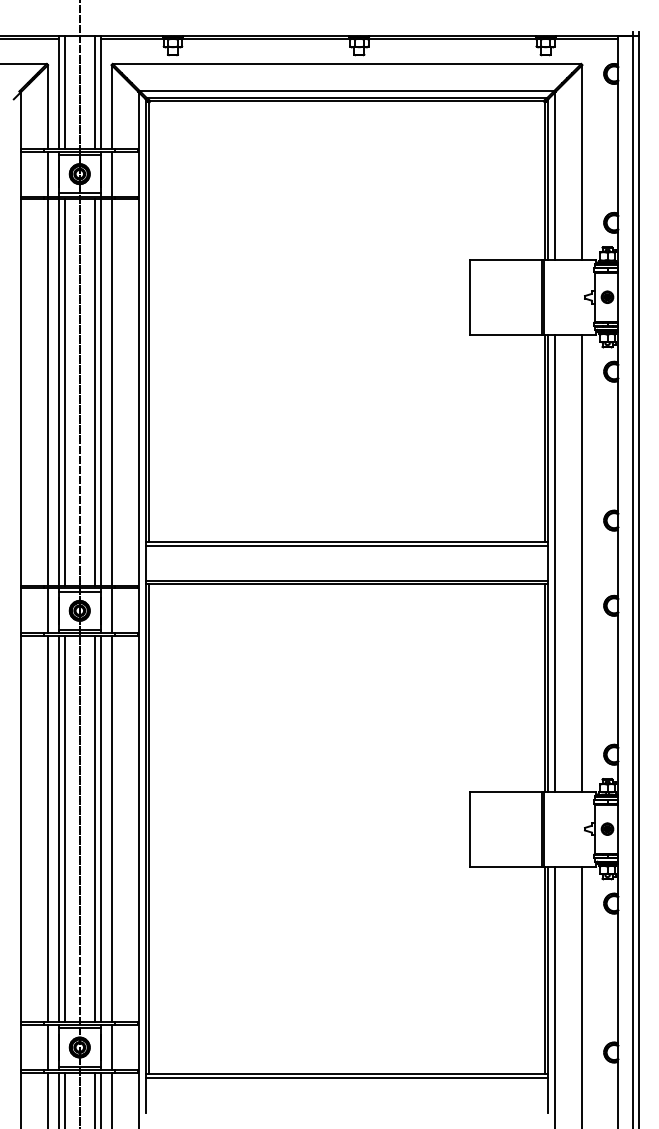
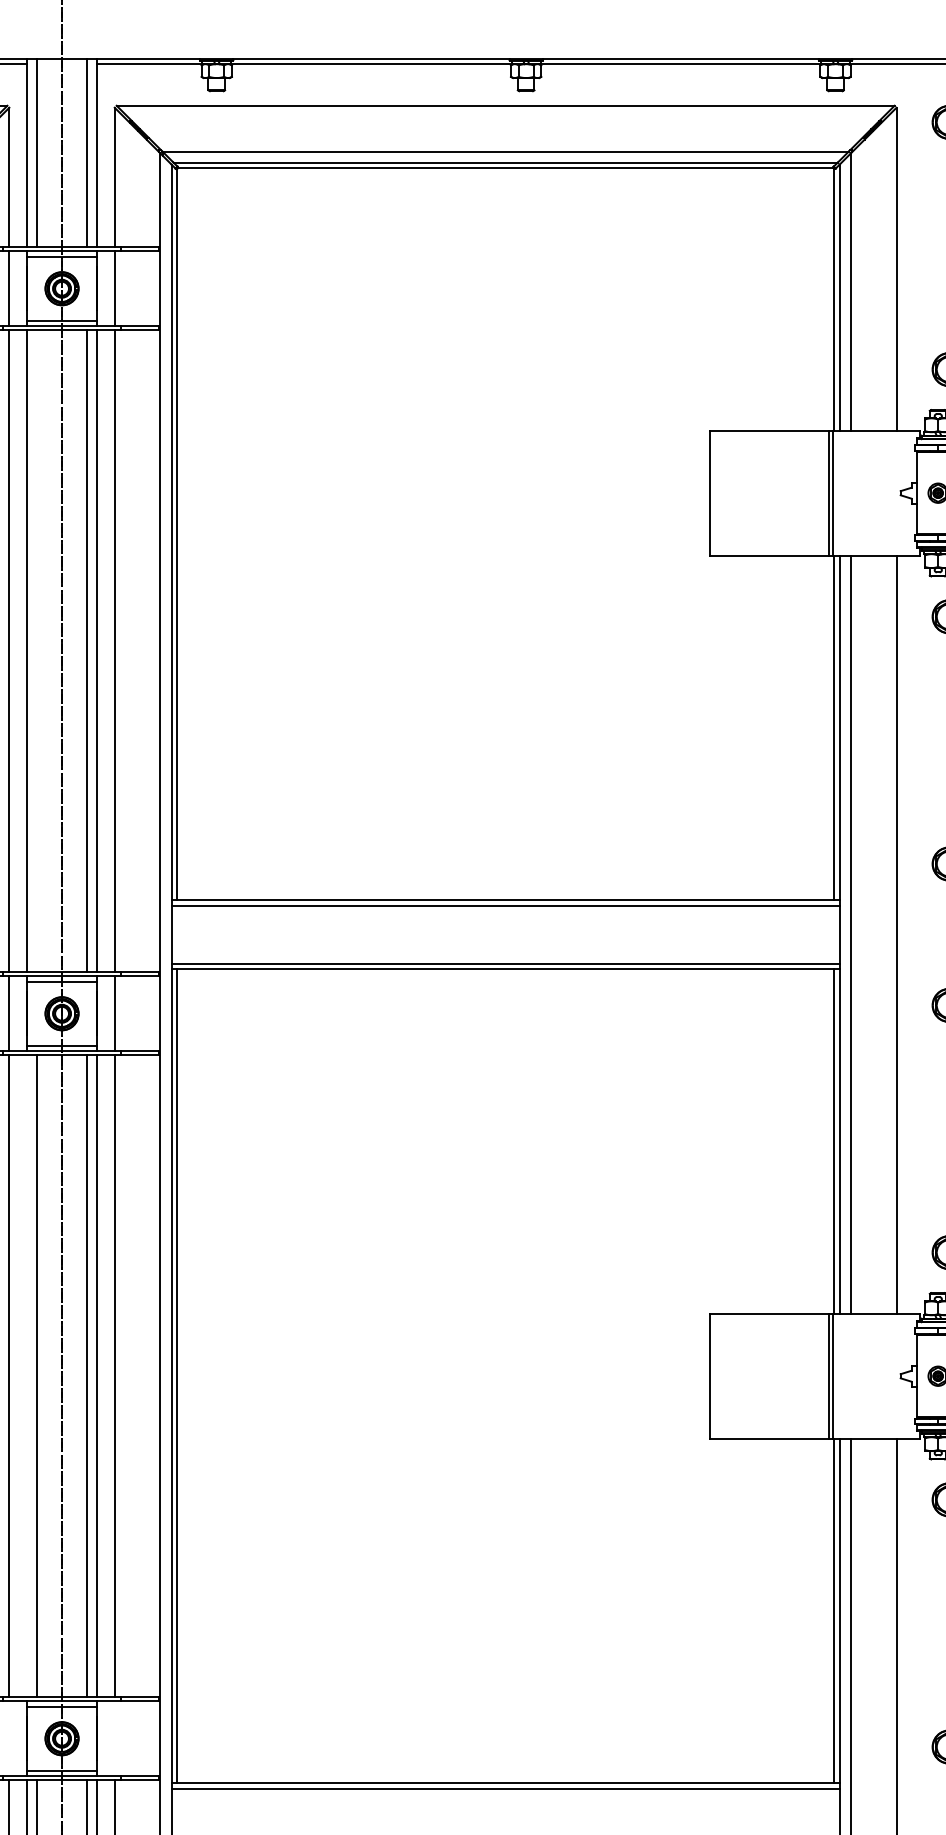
line: (64, 392) -> (36, 651), removed
line: (58, 828) -> (26, 1375), removed
line: (48, 1047) -> (10, 1738), removed
line: (111, 1047) -> (114, 1738), removed

